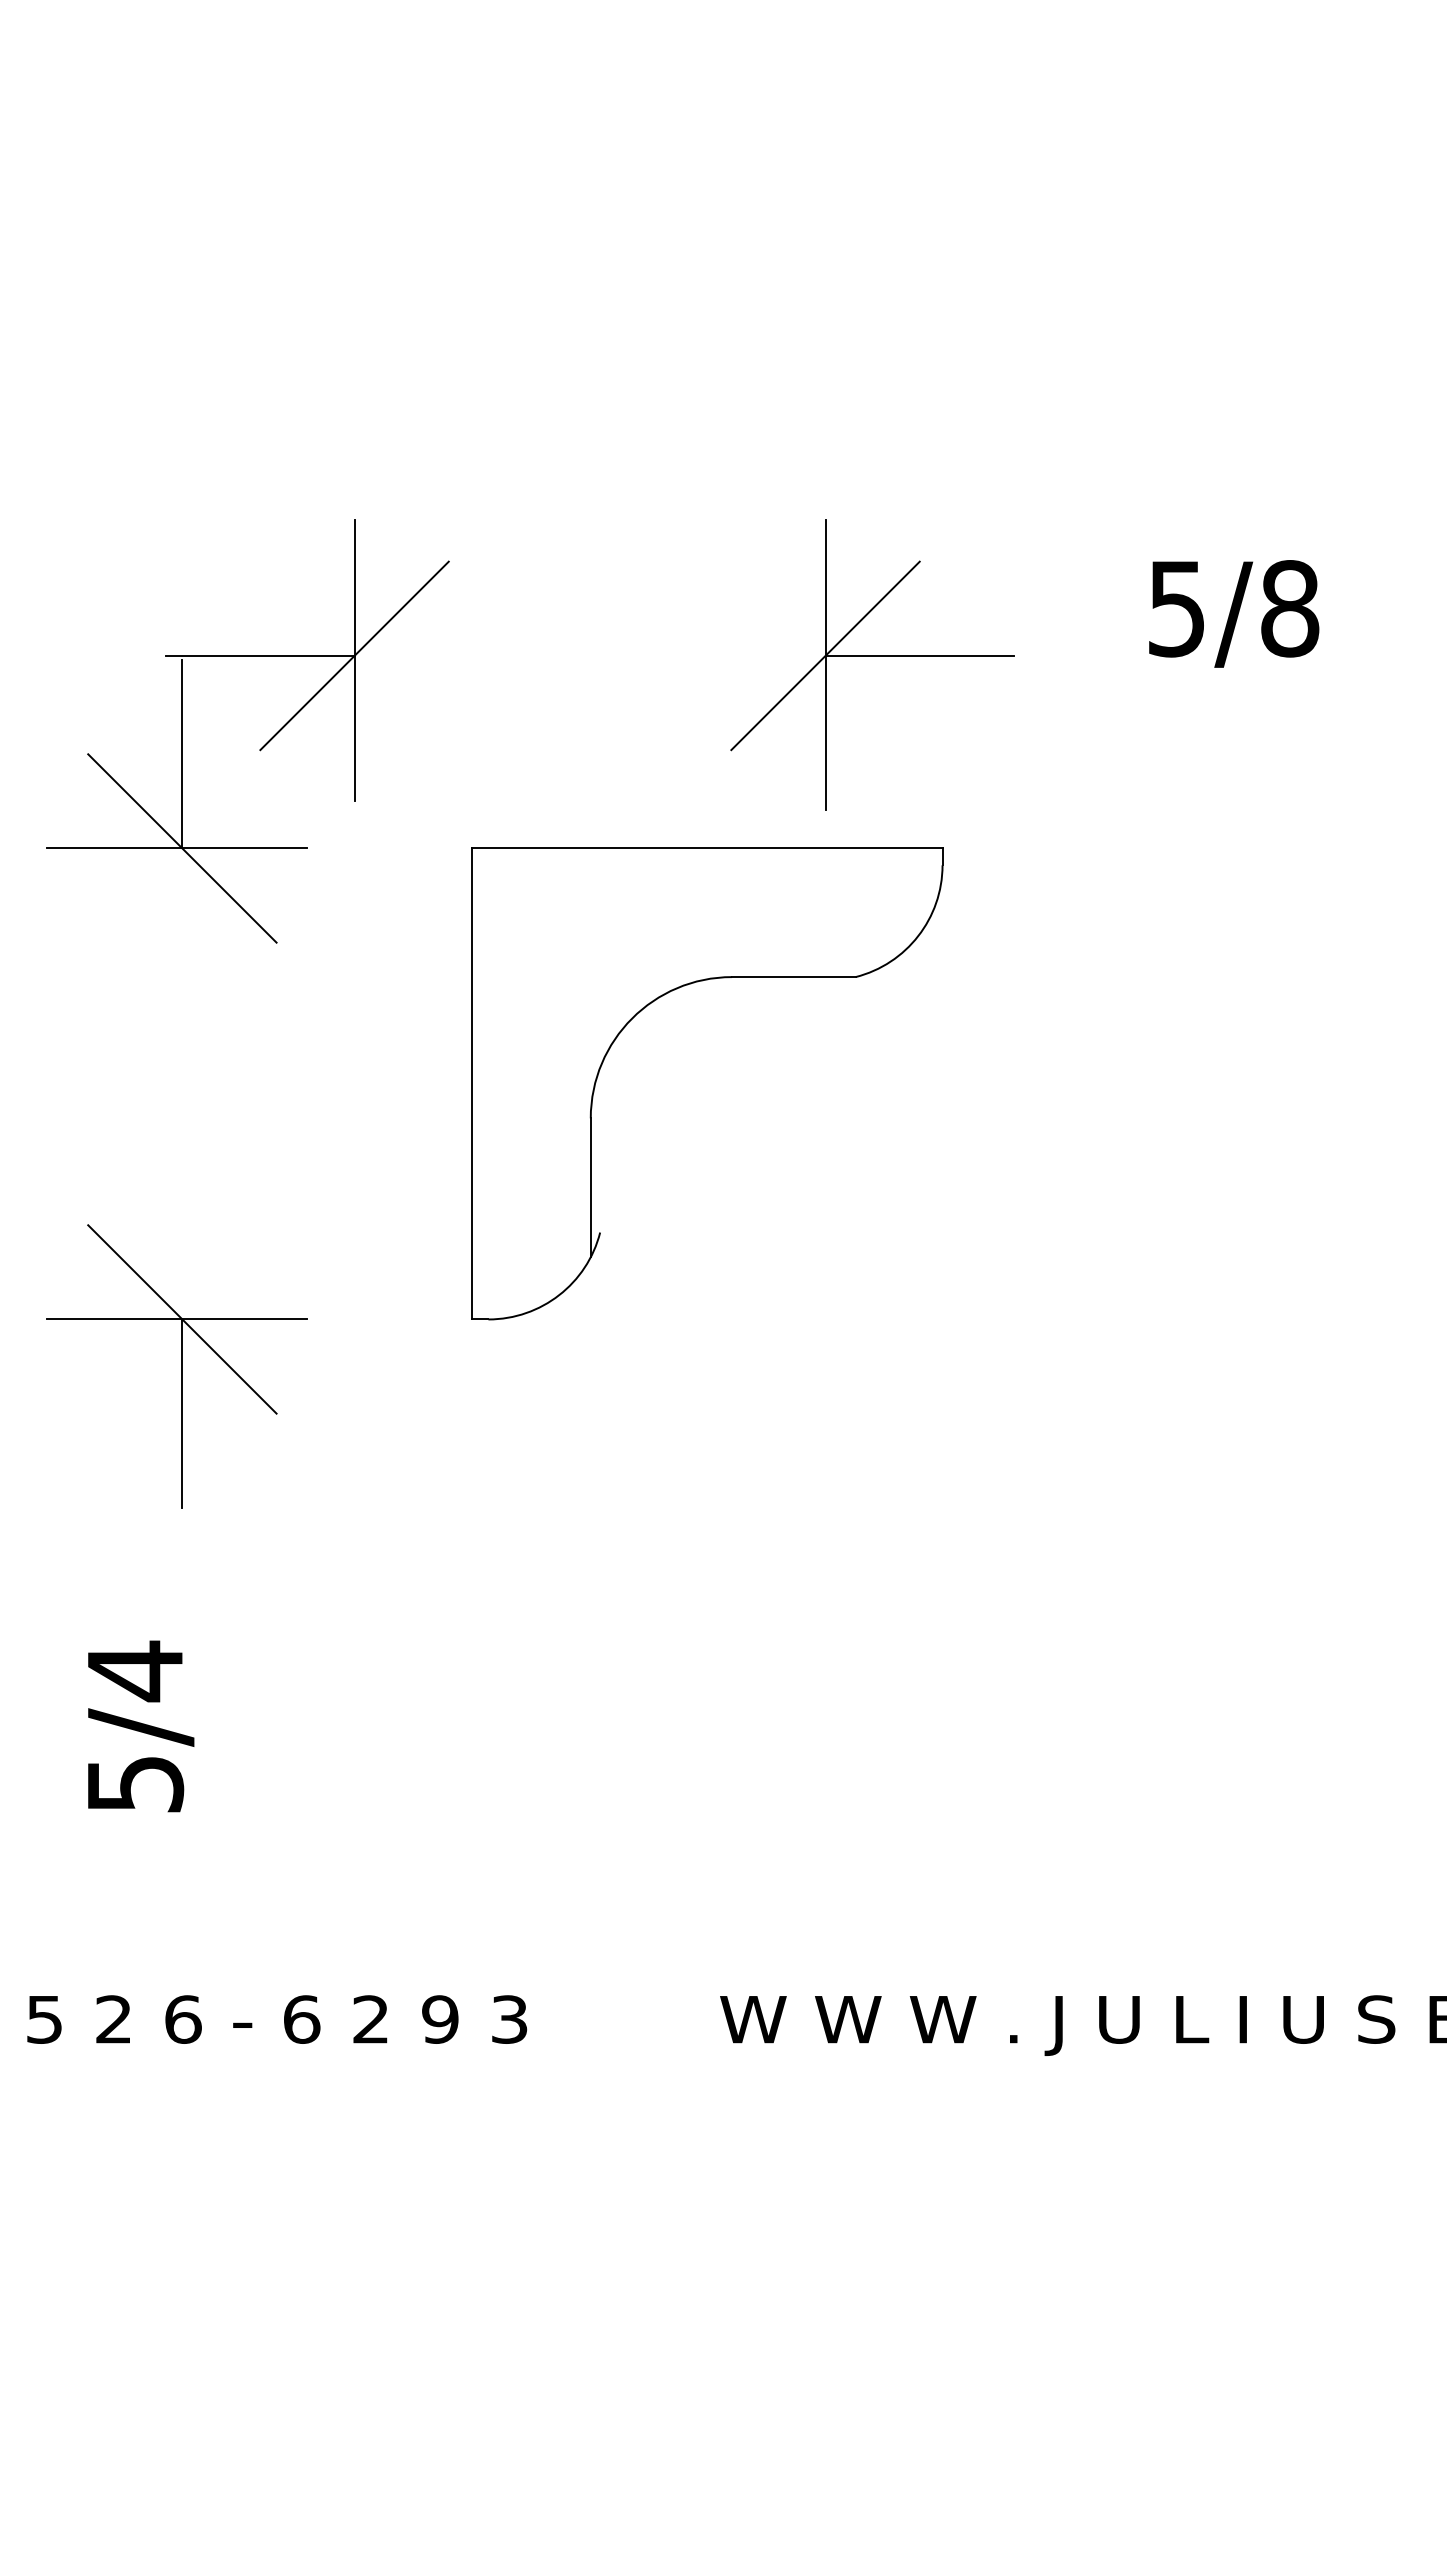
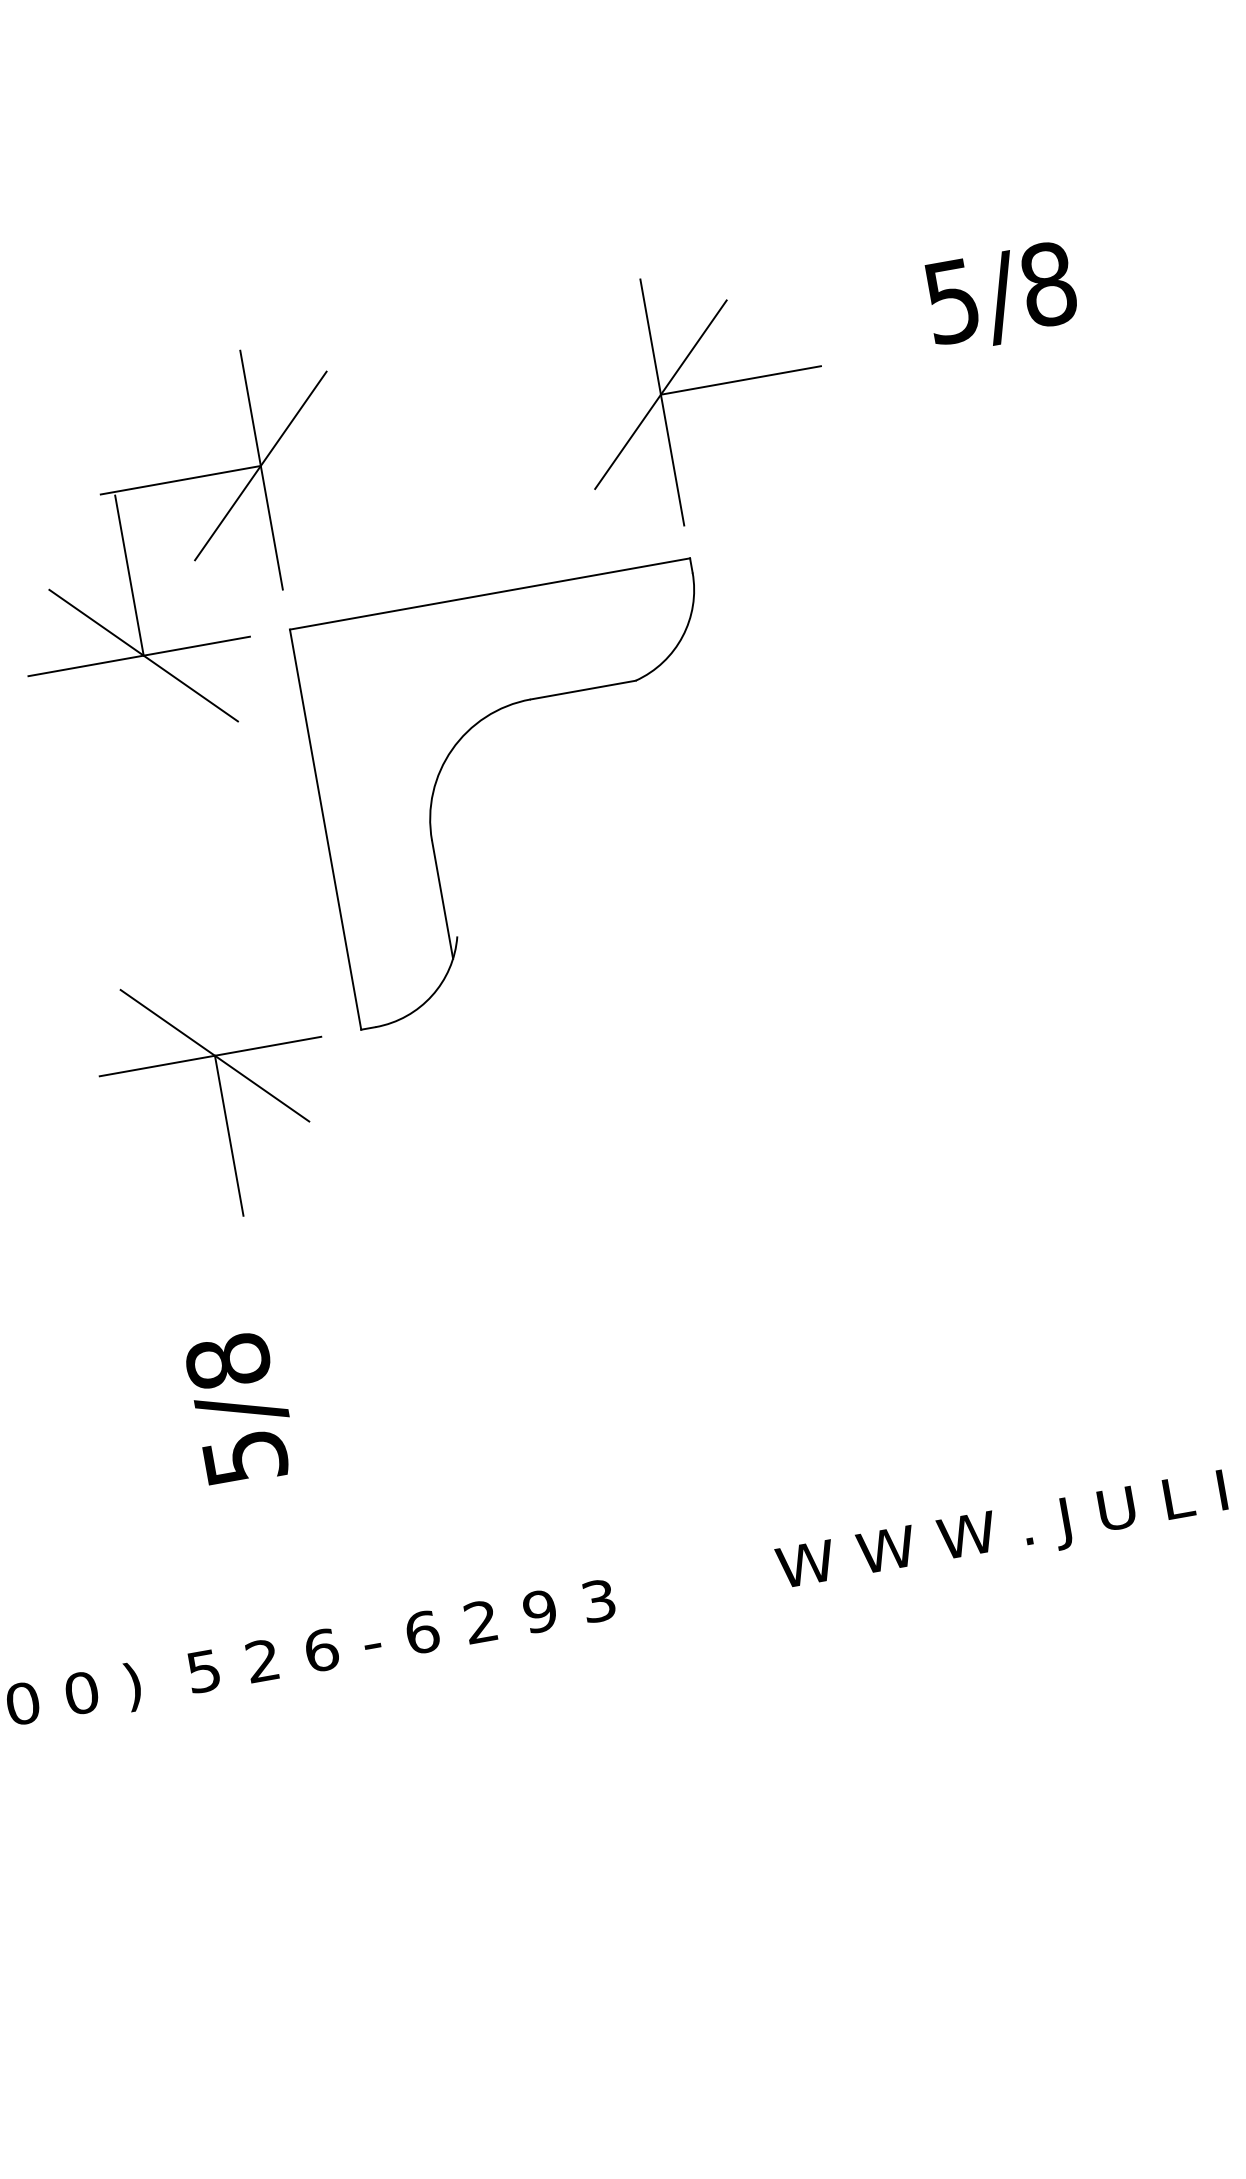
part: (645, 1008) -> (461, 739), moved
text: (135, 1671) -> (228, 1361), 5/4 -> 5/8

